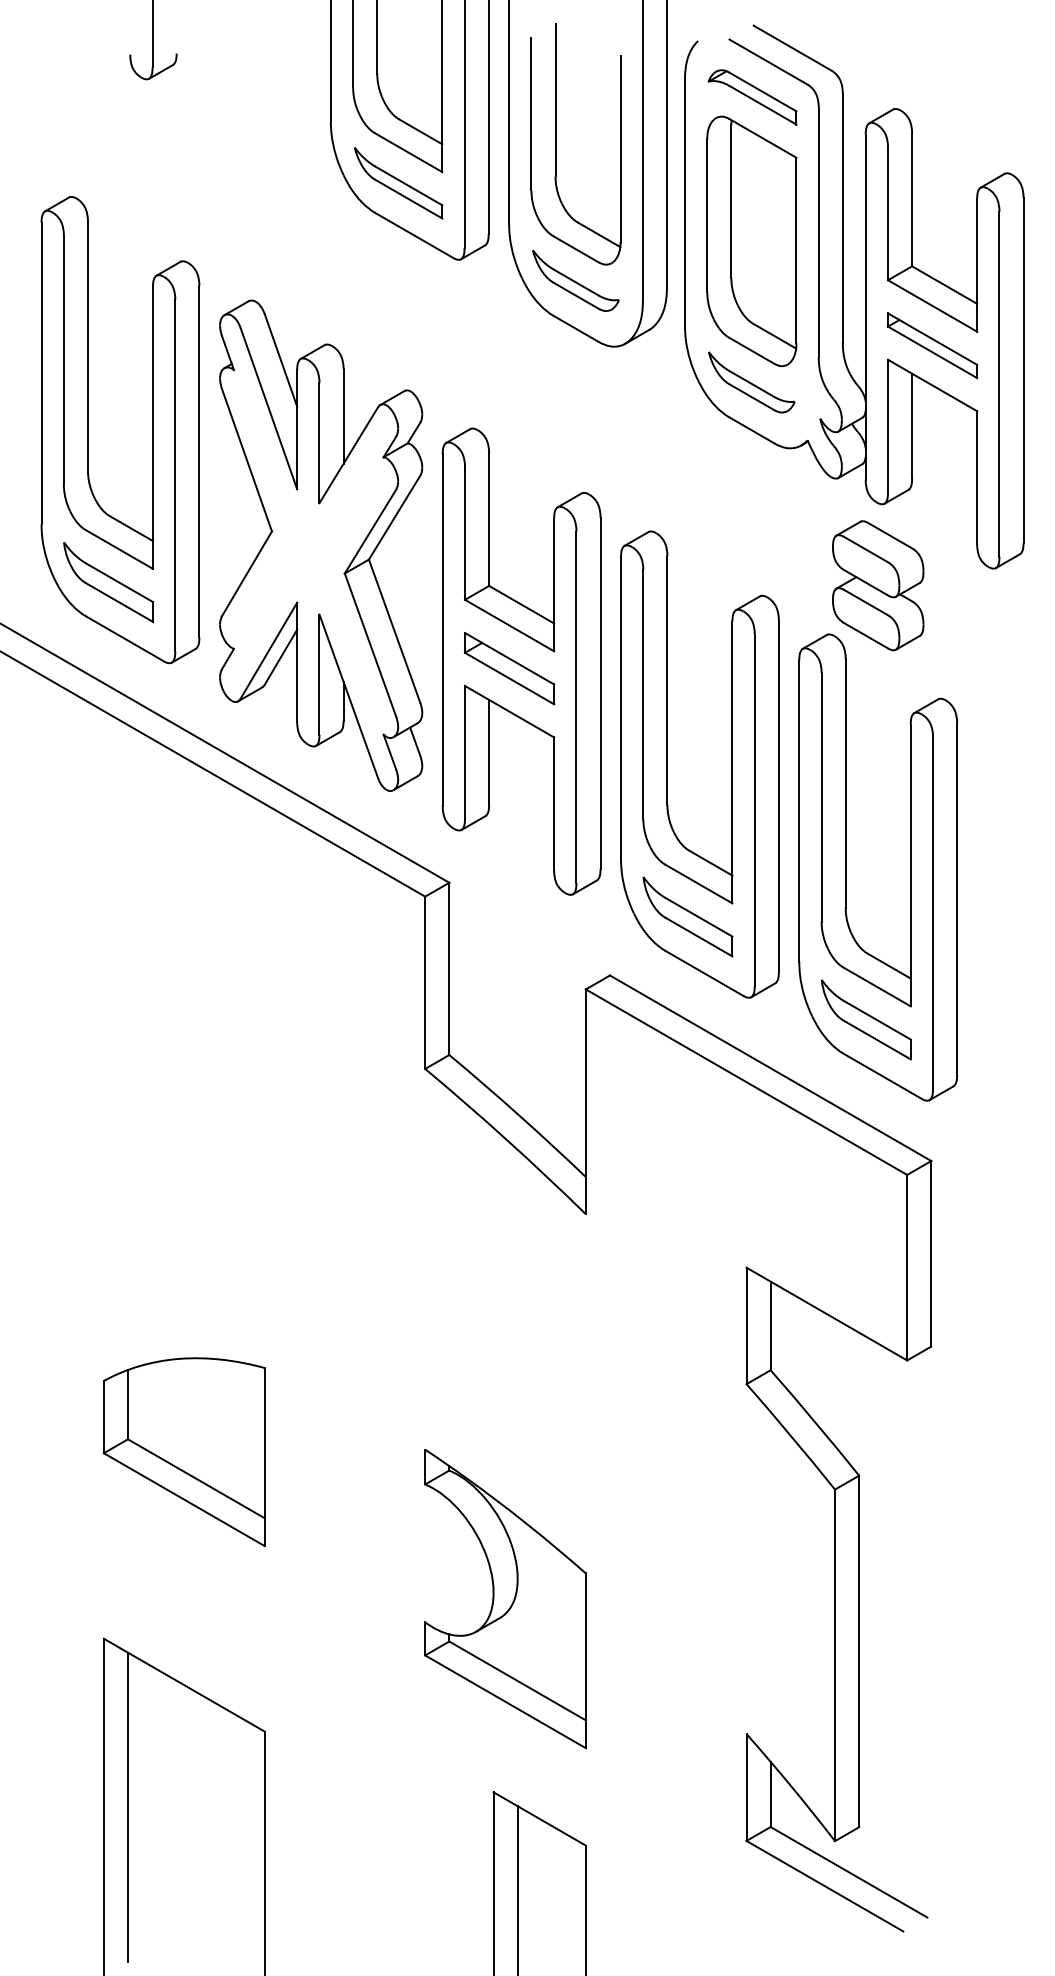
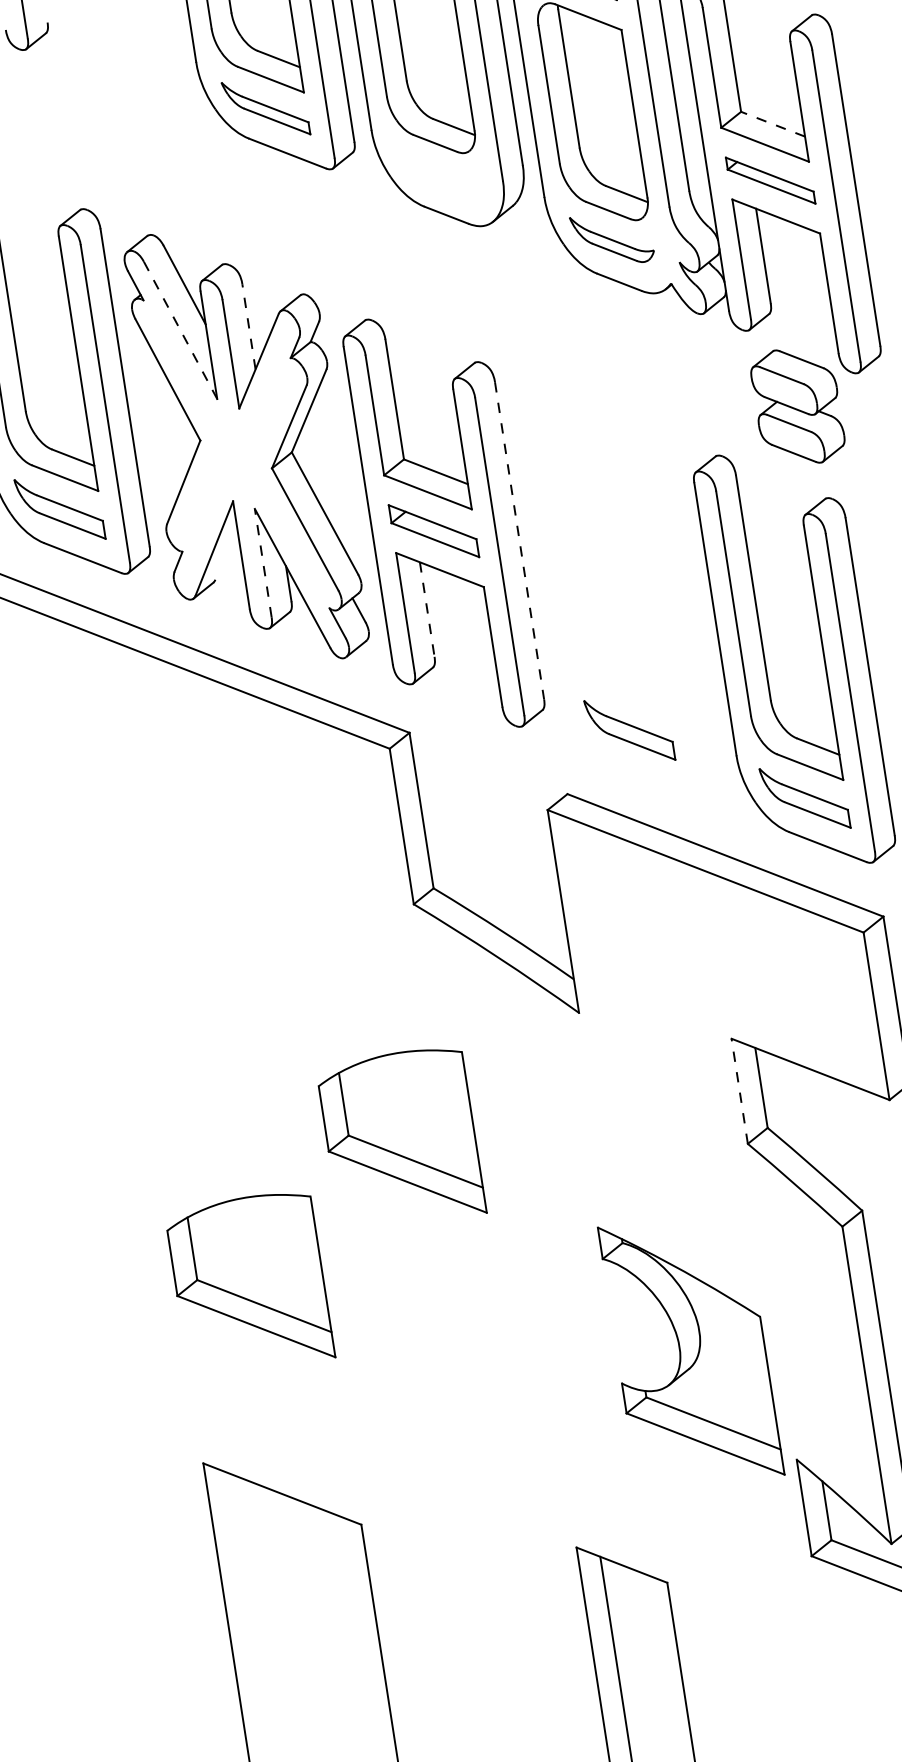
part: (575, 280) -> (439, 171), removed
line: (944, 285) -> (773, 124), solid -> dashed
line: (268, 408) -> (180, 330), solid -> dashed
line: (343, 416) -> (248, 326), solid -> dashed
part: (878, 585) -> (798, 406), moved
line: (280, 656) -> (225, 552), removed
line: (319, 674) -> (263, 563), solid -> dashed
line: (600, 693) -> (519, 540), solid -> dashed
line: (489, 752) -> (427, 609), solid -> dashed
part: (667, 764) -> (589, 595), removed
part: (371, 1320) -> (400, 1138), added
line: (746, 1325) -> (739, 1090), solid -> dashed
part: (505, 1599) -> (691, 1351), moved
line: (127, 1807) -> (248, 1612), removed

